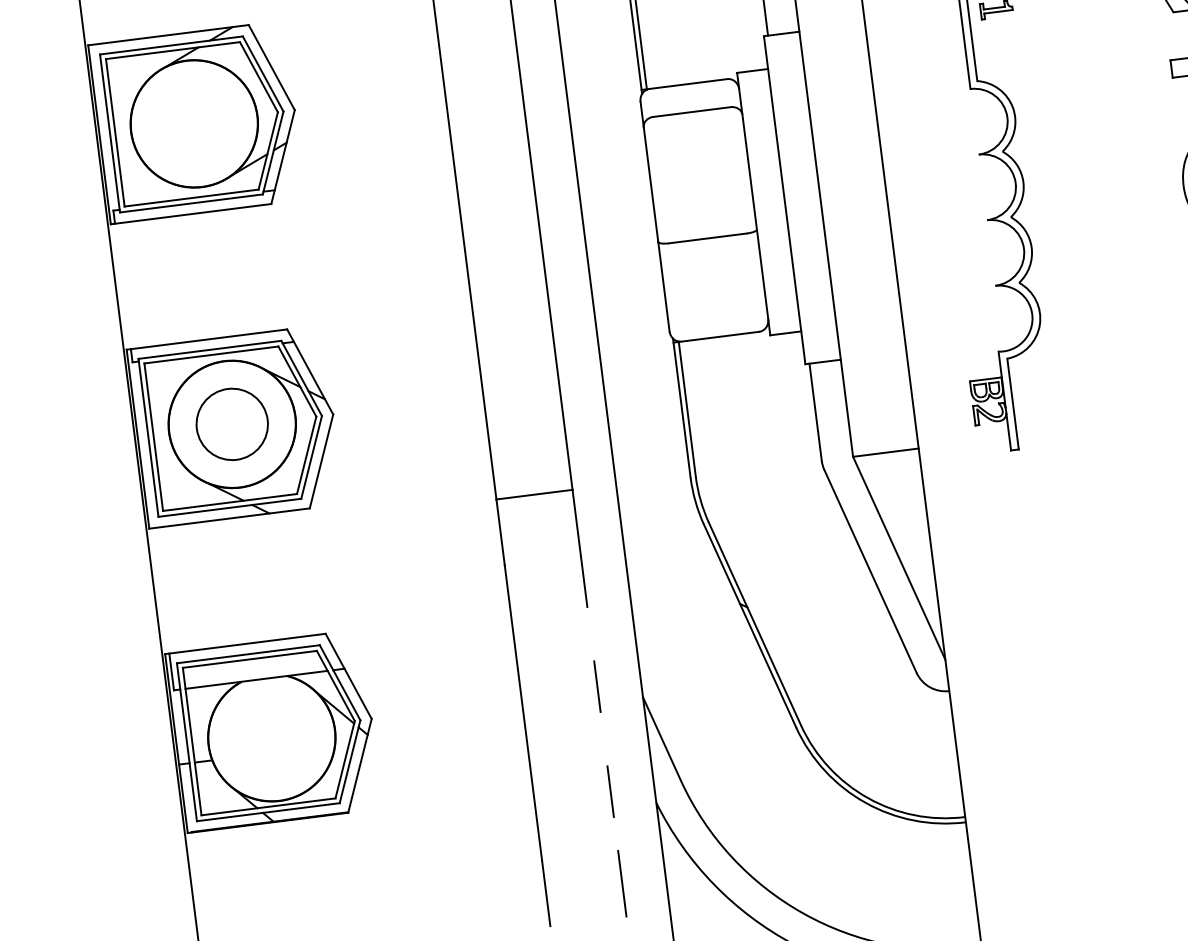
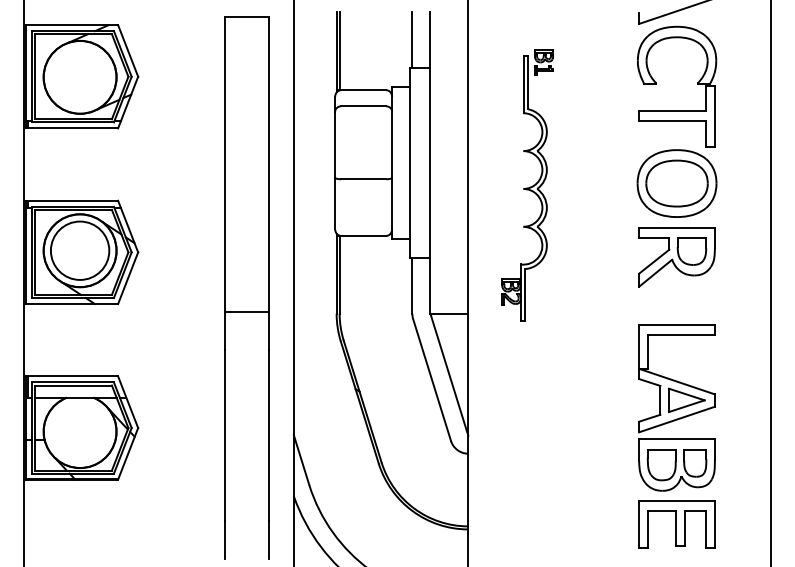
circle: (231, 424) -> (79, 250), size x1.43
line: (599, 703) -> (268, 435), dashed -> solid

